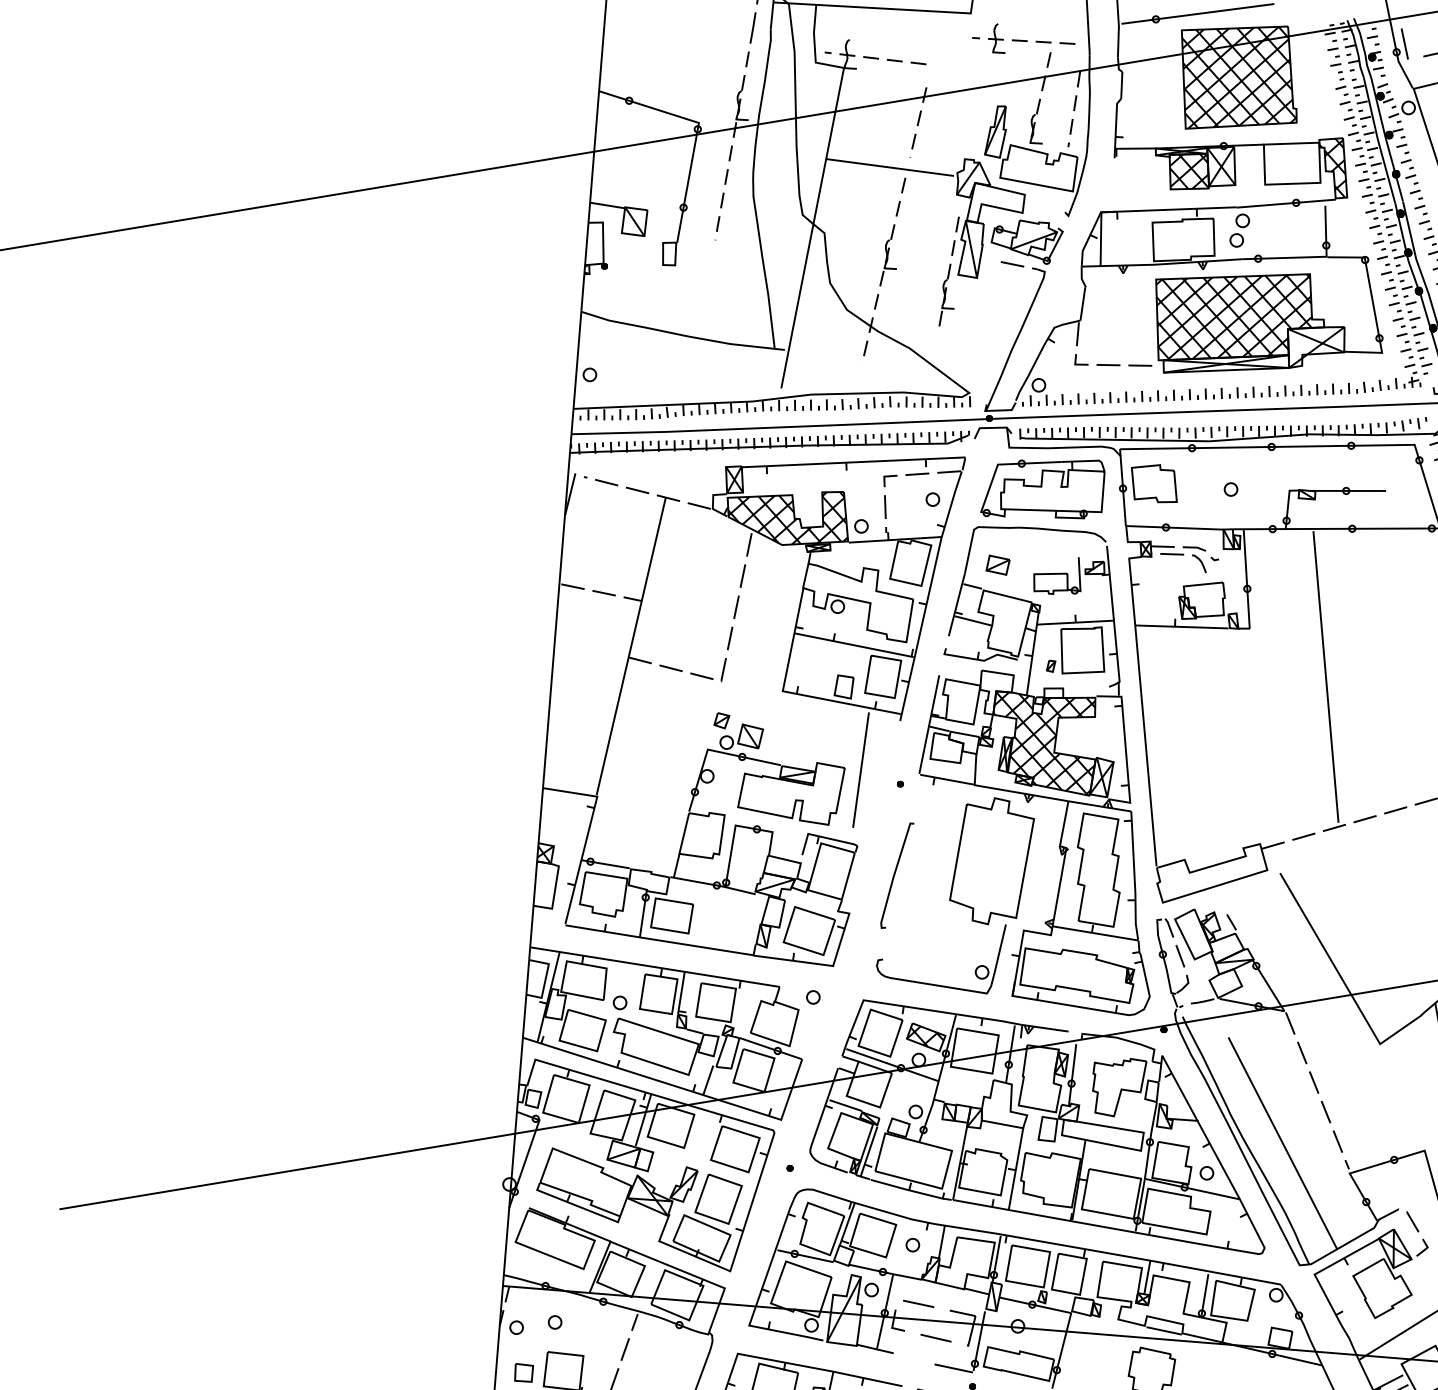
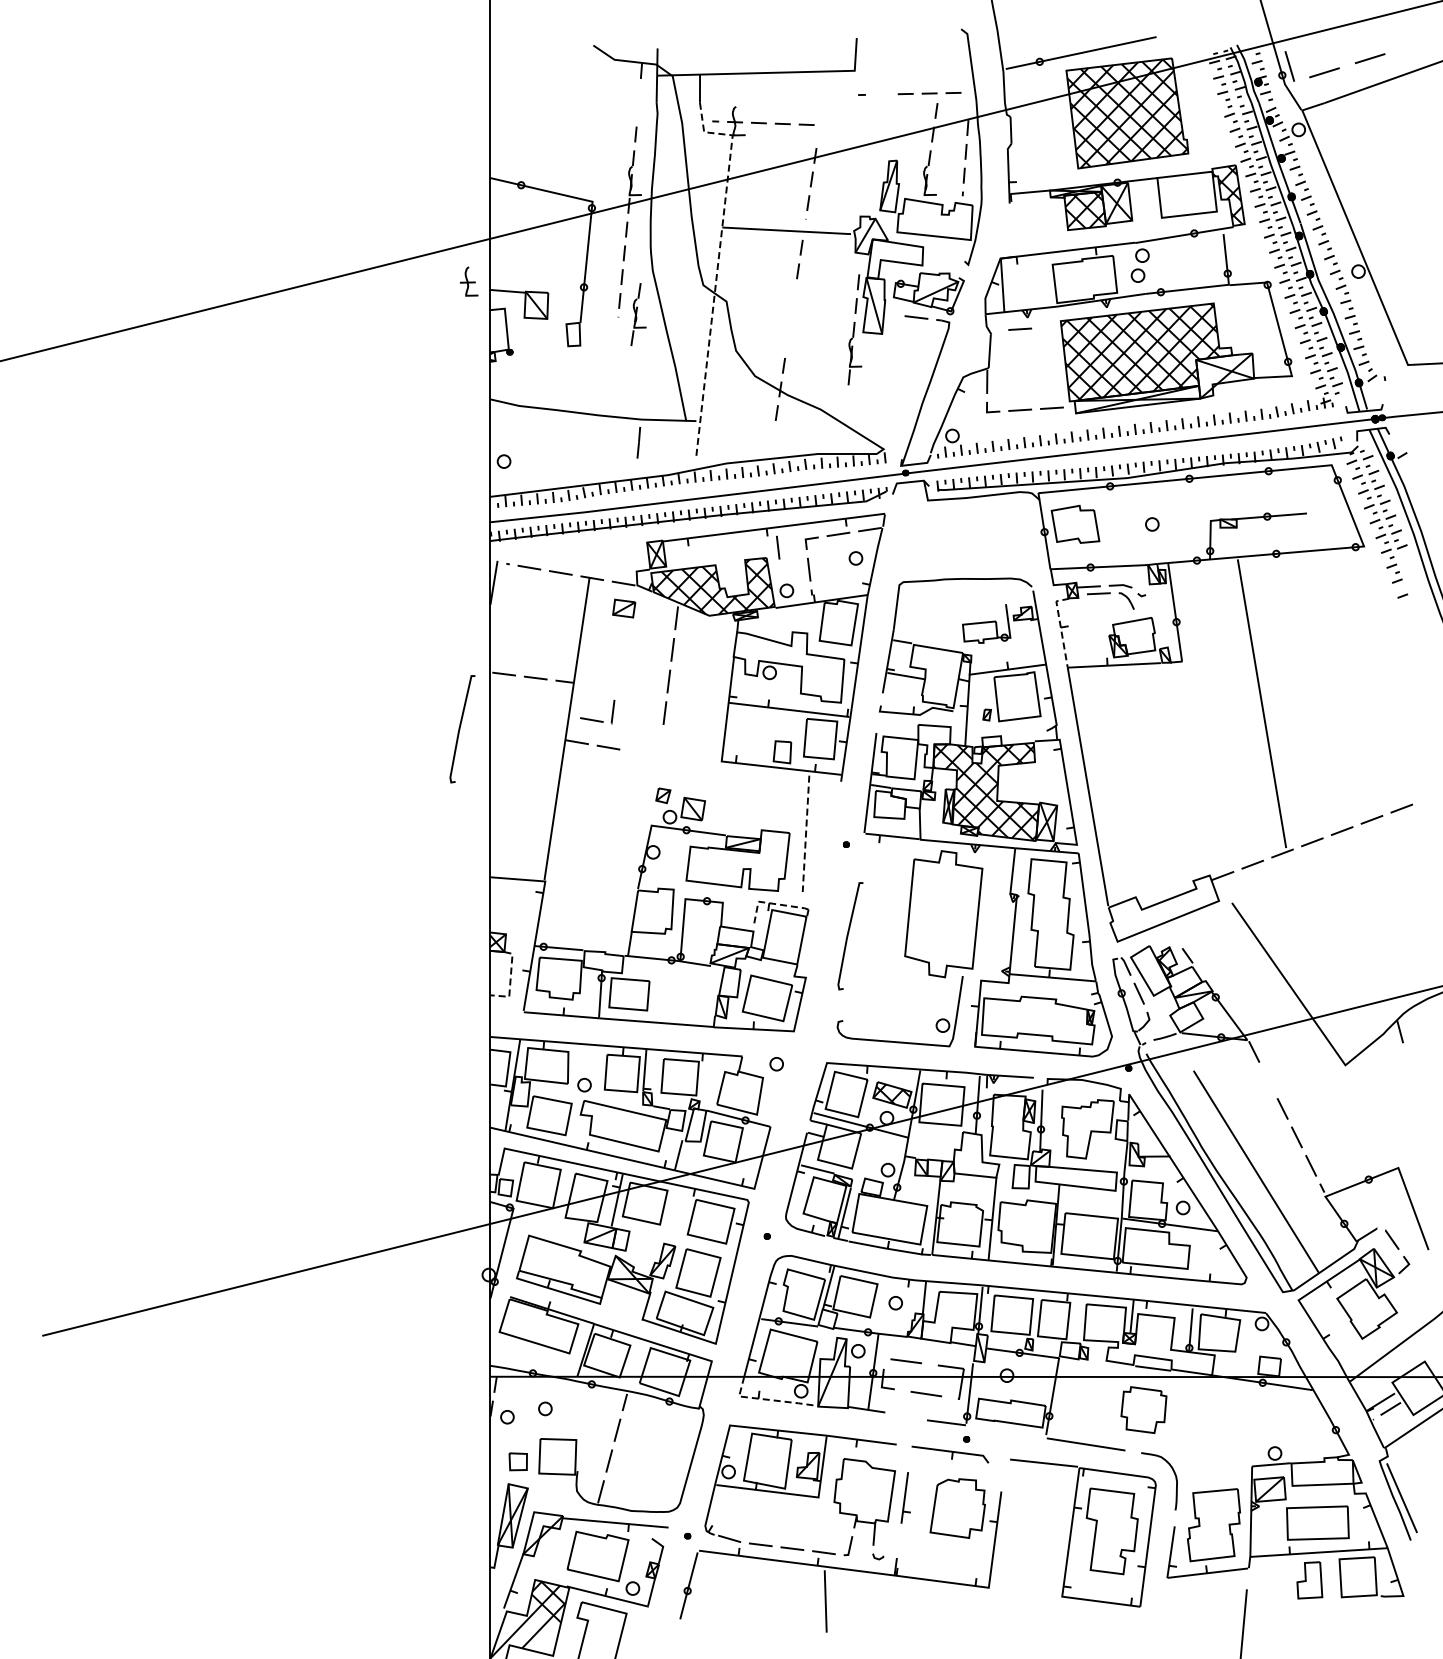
line: (752, 27) -> (638, 442), moved
part: (997, 38) -> (469, 281), moved
line: (818, 198) -> (717, 267), solid -> dashed
part: (889, 255) -> (638, 314), moved
line: (1114, 283) -> (1019, 328), added
line: (856, 482) -> (778, 547), added
part: (1042, 488) -> (964, 538), removed
part: (998, 565) -> (624, 608), moved
line: (1131, 584) -> (1060, 627), solid -> dashed
curve: (524, 638) -> (460, 729), added
part: (705, 676) -> (595, 719), moved
line: (861, 770) -> (806, 834), solid -> dashed
line: (822, 836) -> (772, 903), solid -> dashed
line: (554, 892) -> (510, 980), solid -> dashed
line: (1302, 1053) -> (1268, 1080), removed
line: (776, 1330) -> (766, 1399), solid -> dashed

